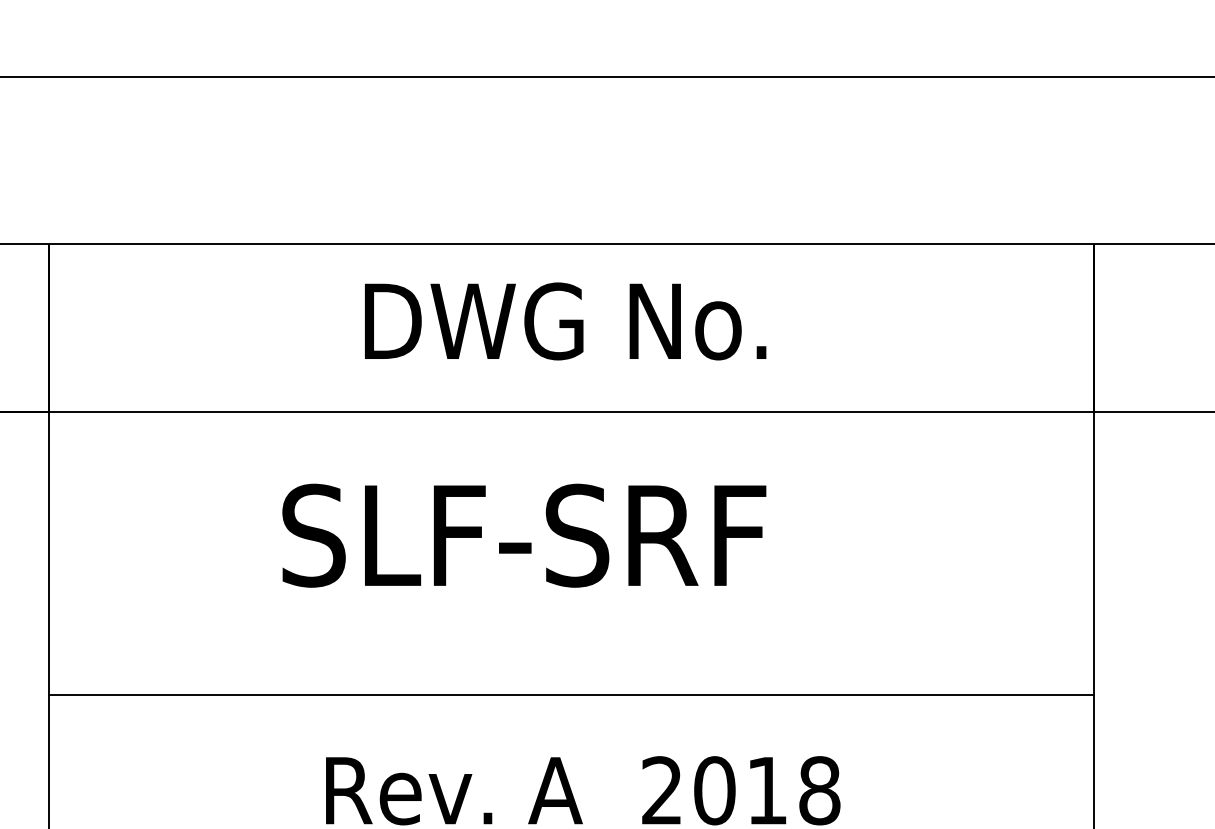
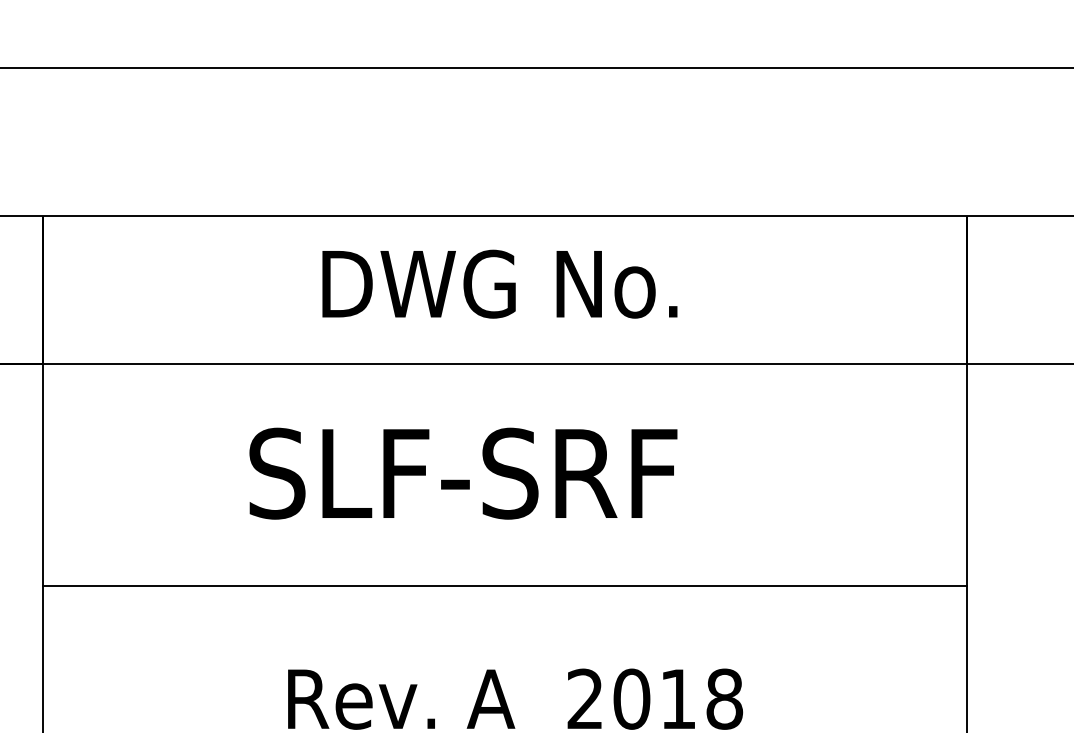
line: (571, 695) -> (505, 585), moved

